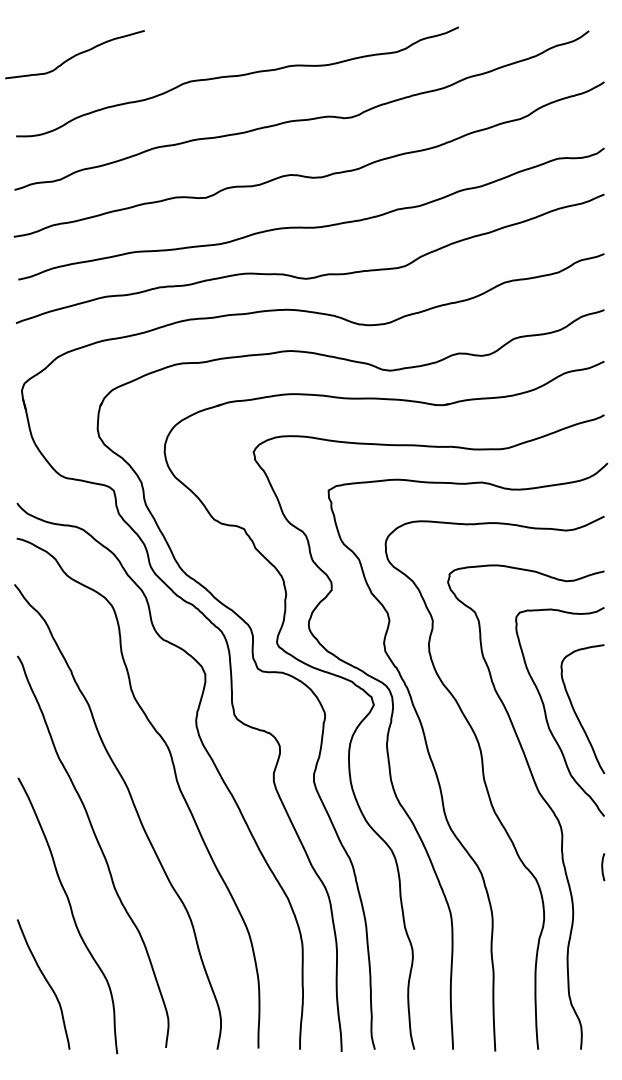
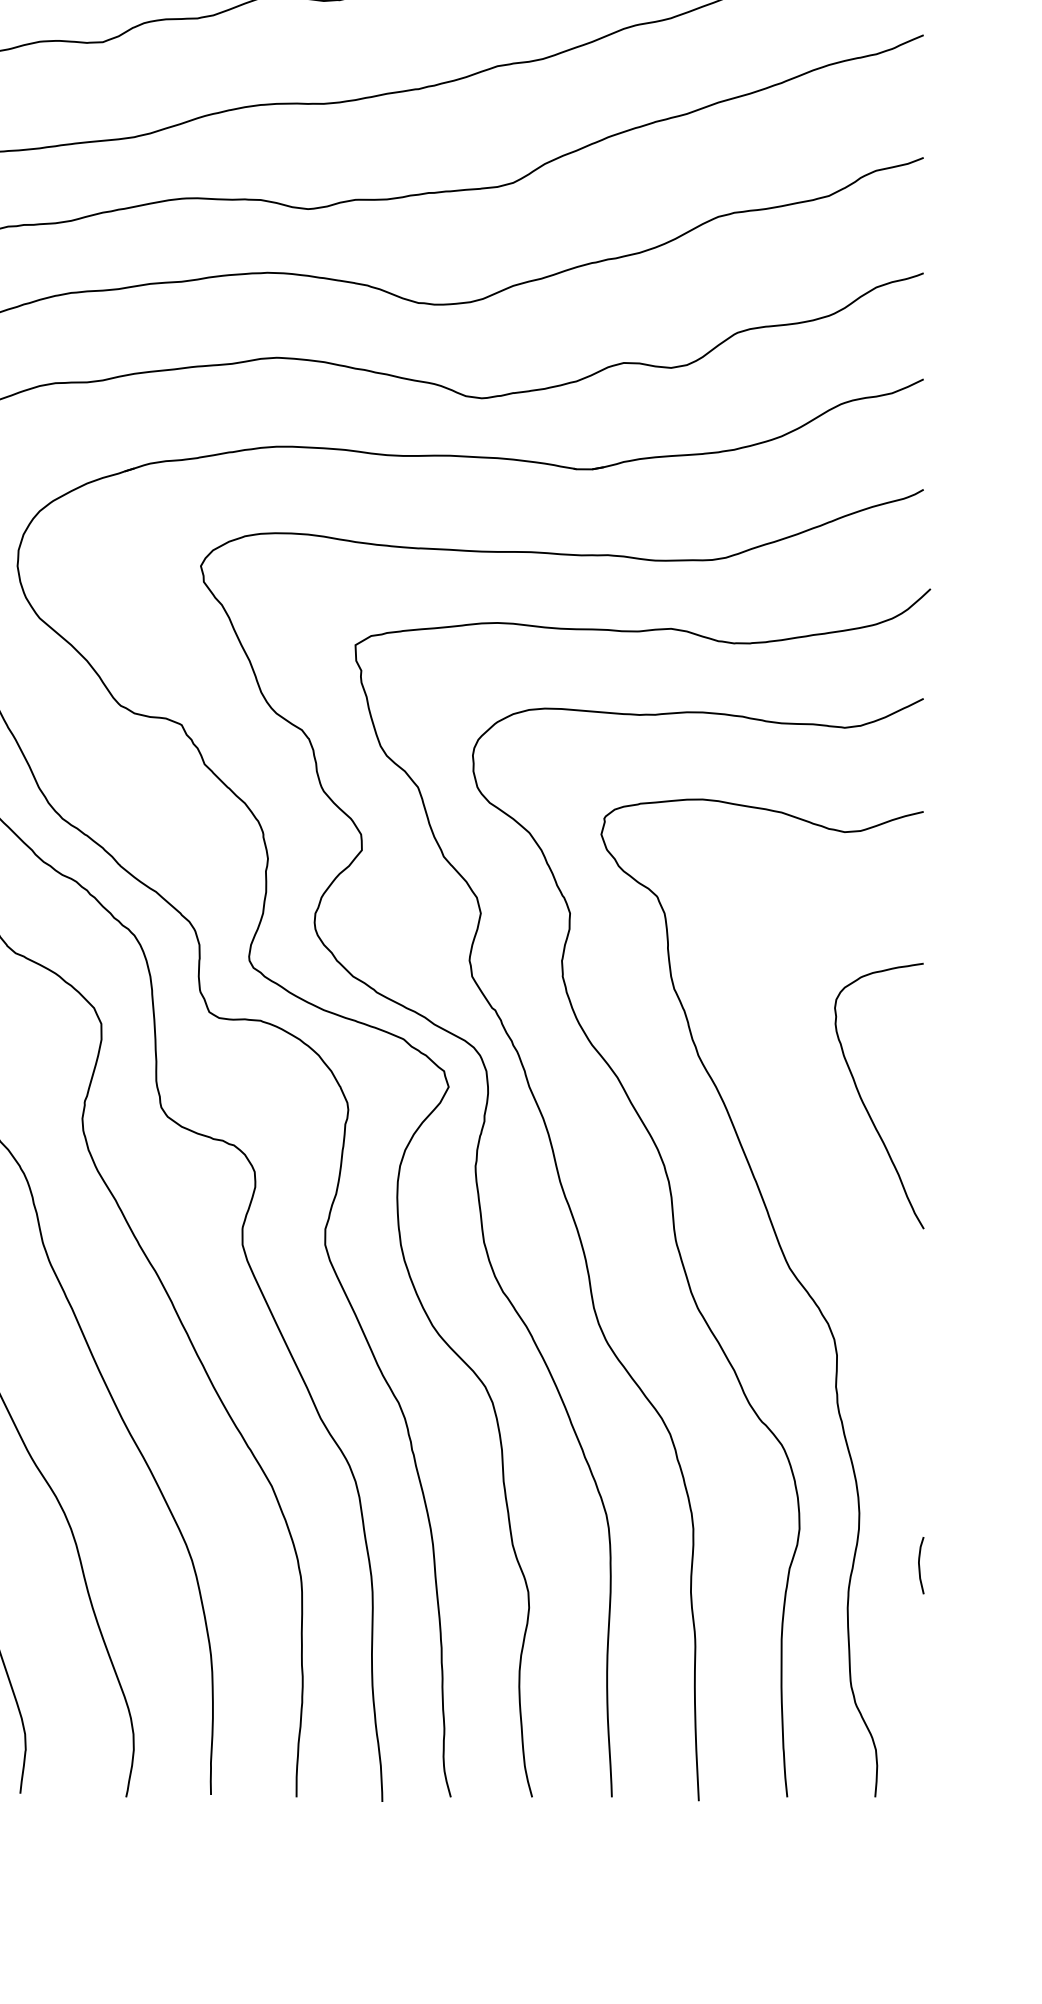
curve: (546, 712) -> (804, 1102), removed
curve: (603, 867) -> (921, 1566), moved

